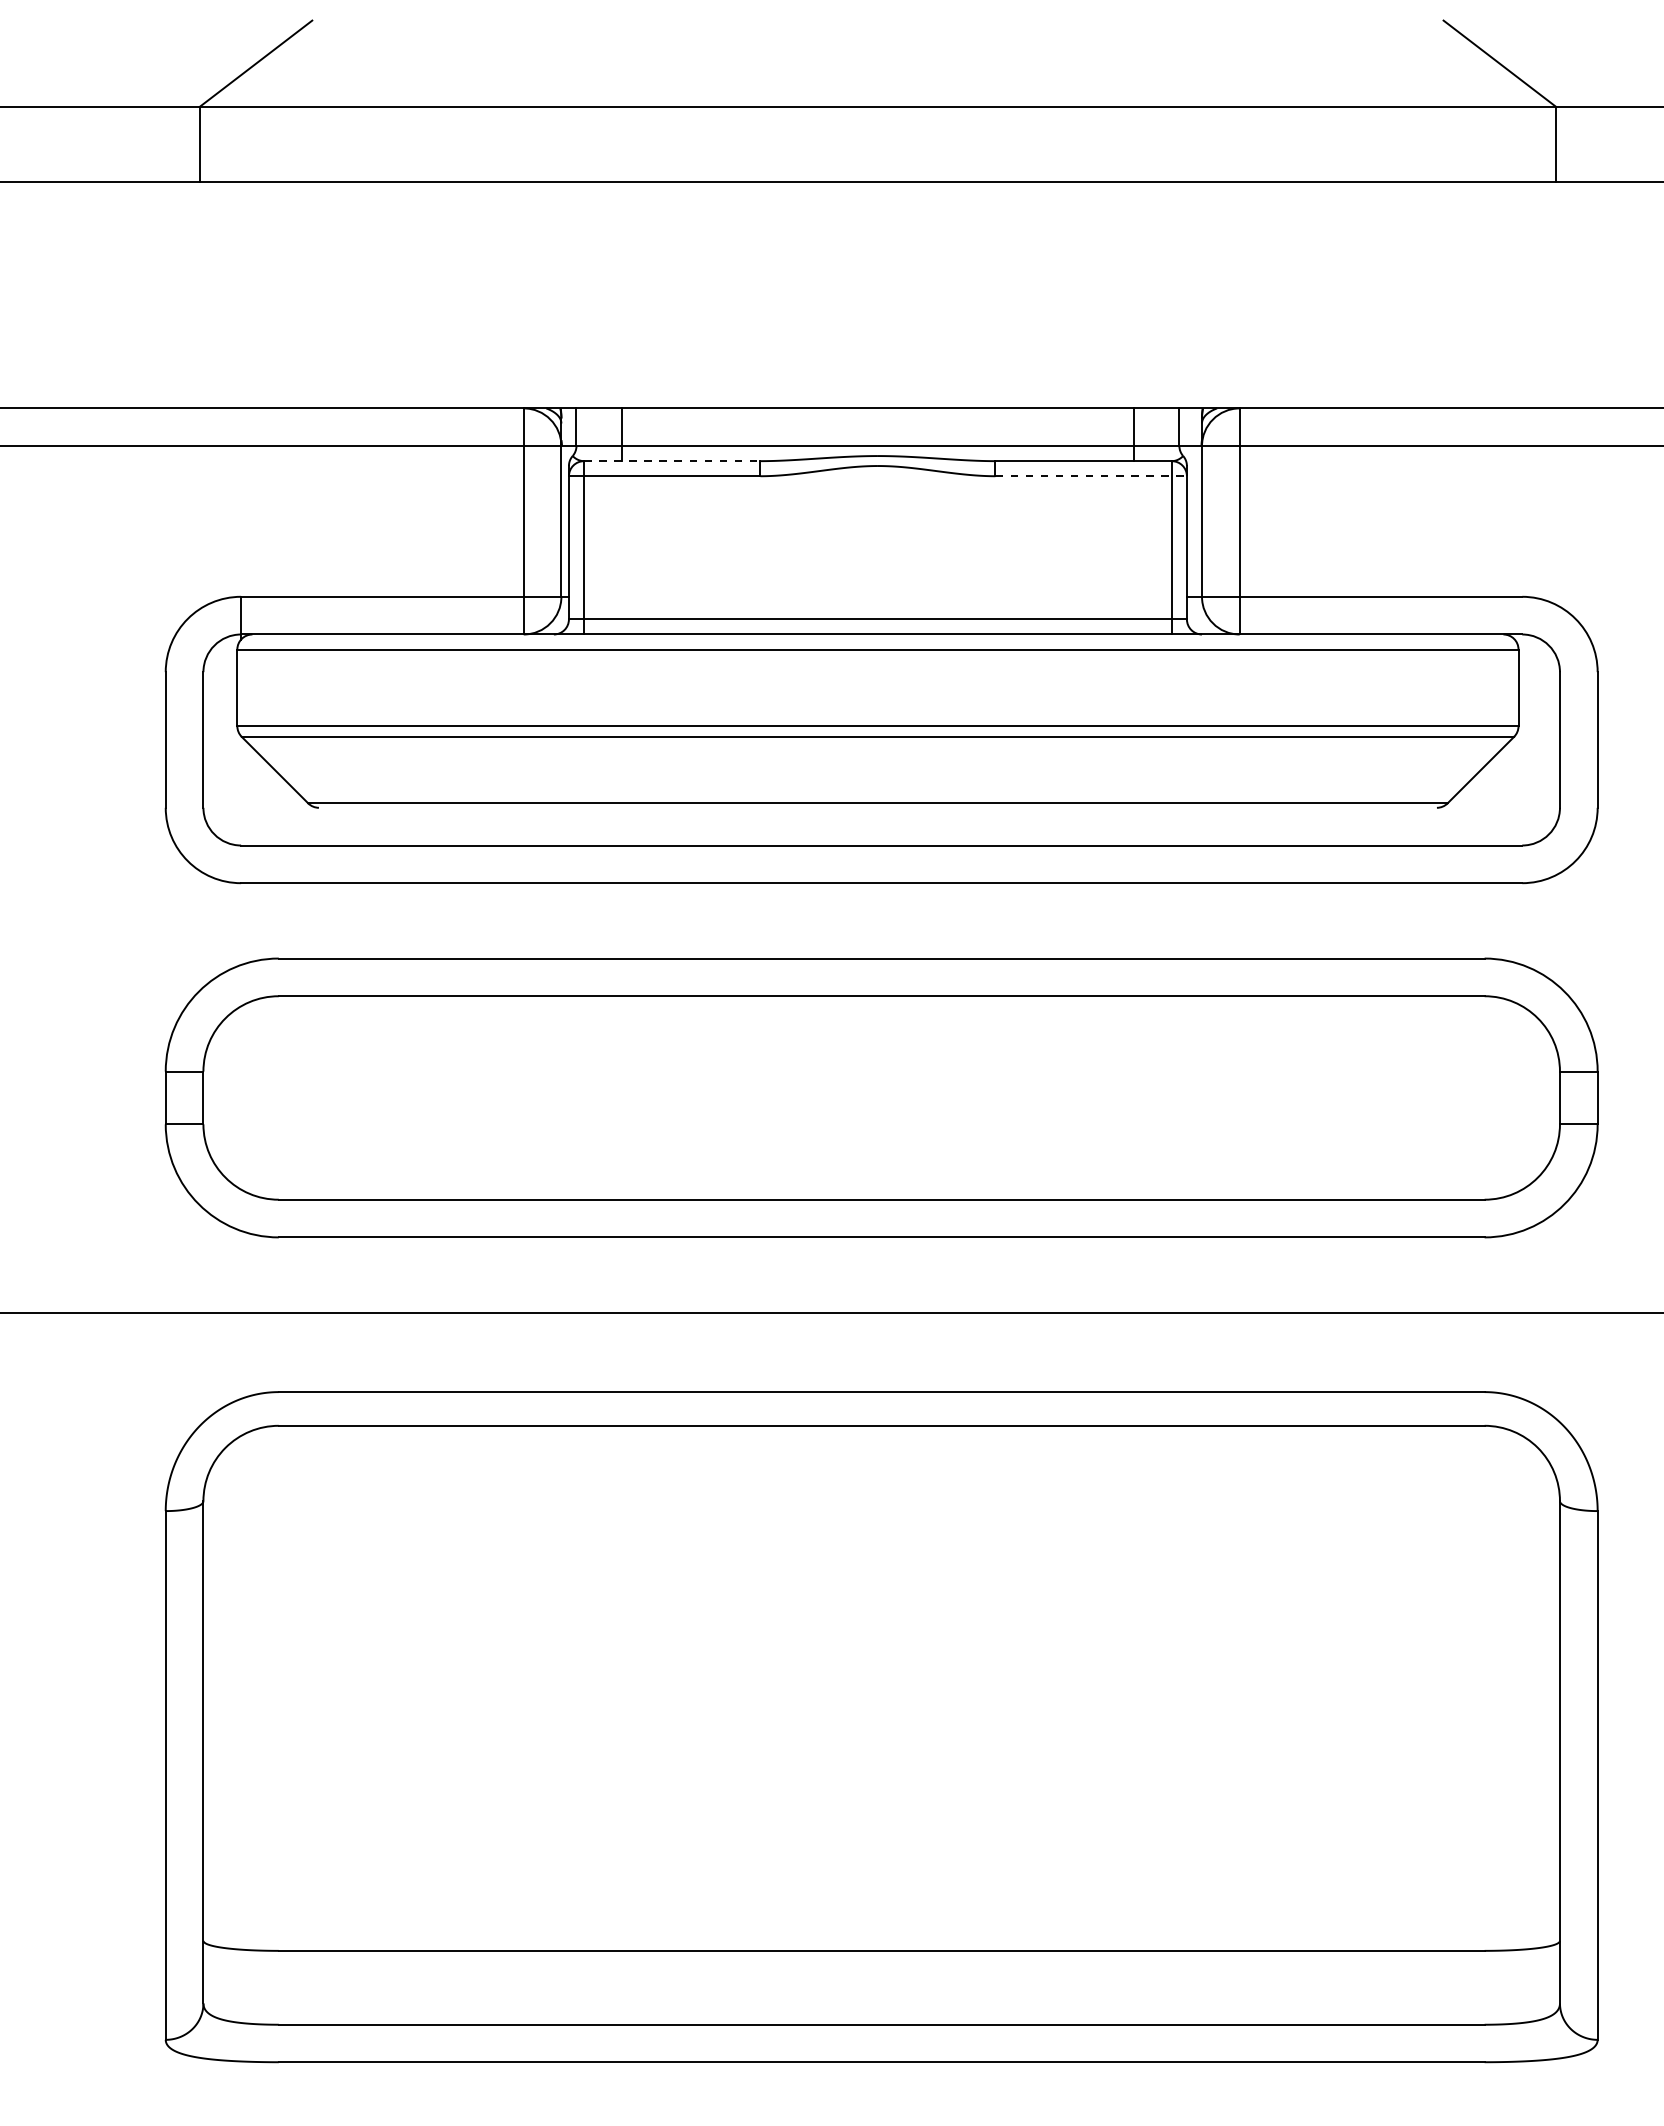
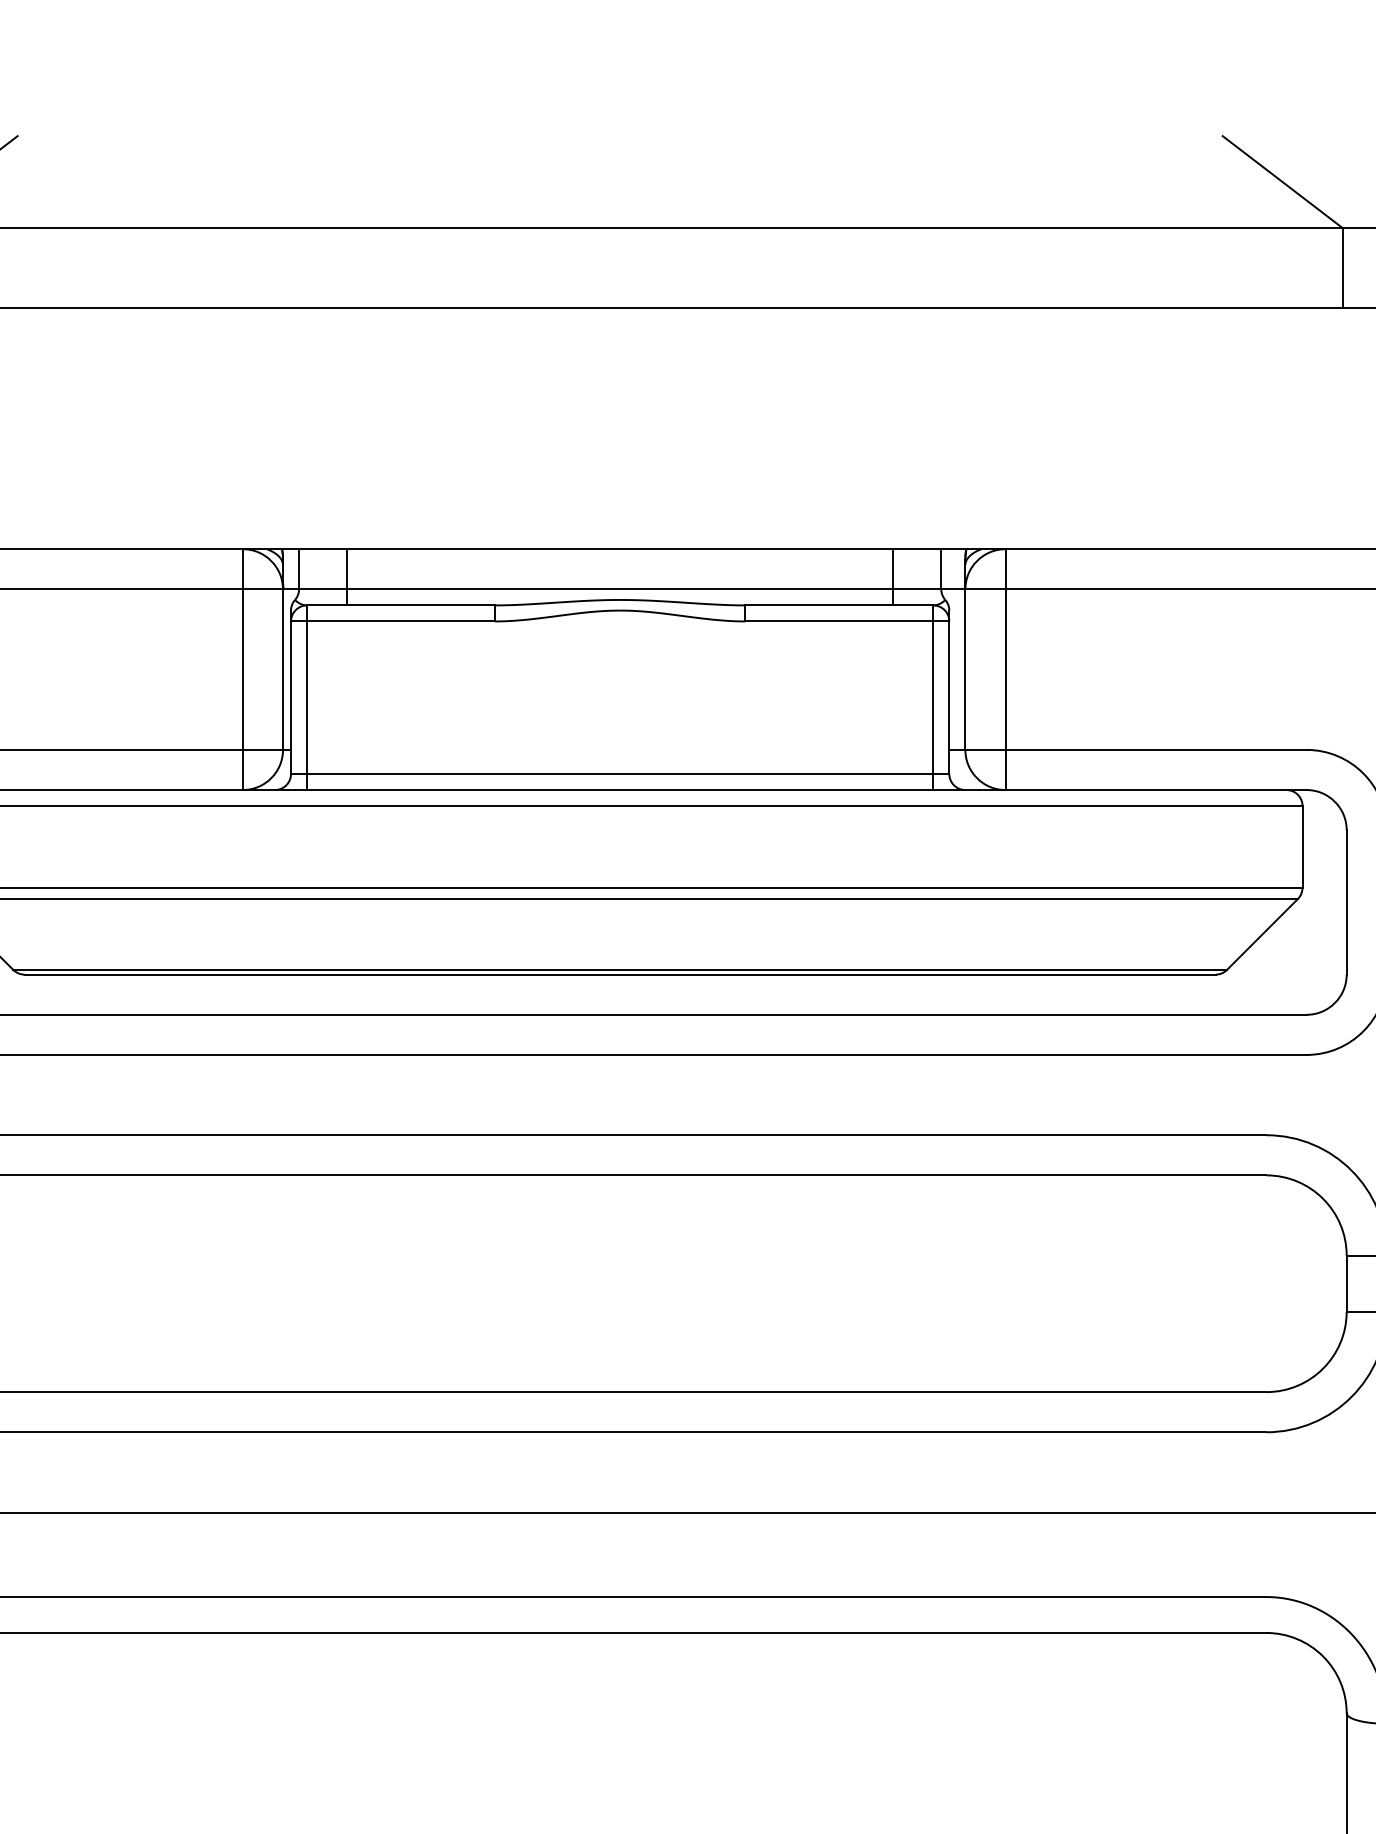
line: (672, 461) -> (401, 605), dashed -> solid
line: (1091, 476) -> (847, 621), dashed -> solid
line: (877, 807) -> (619, 974), added

